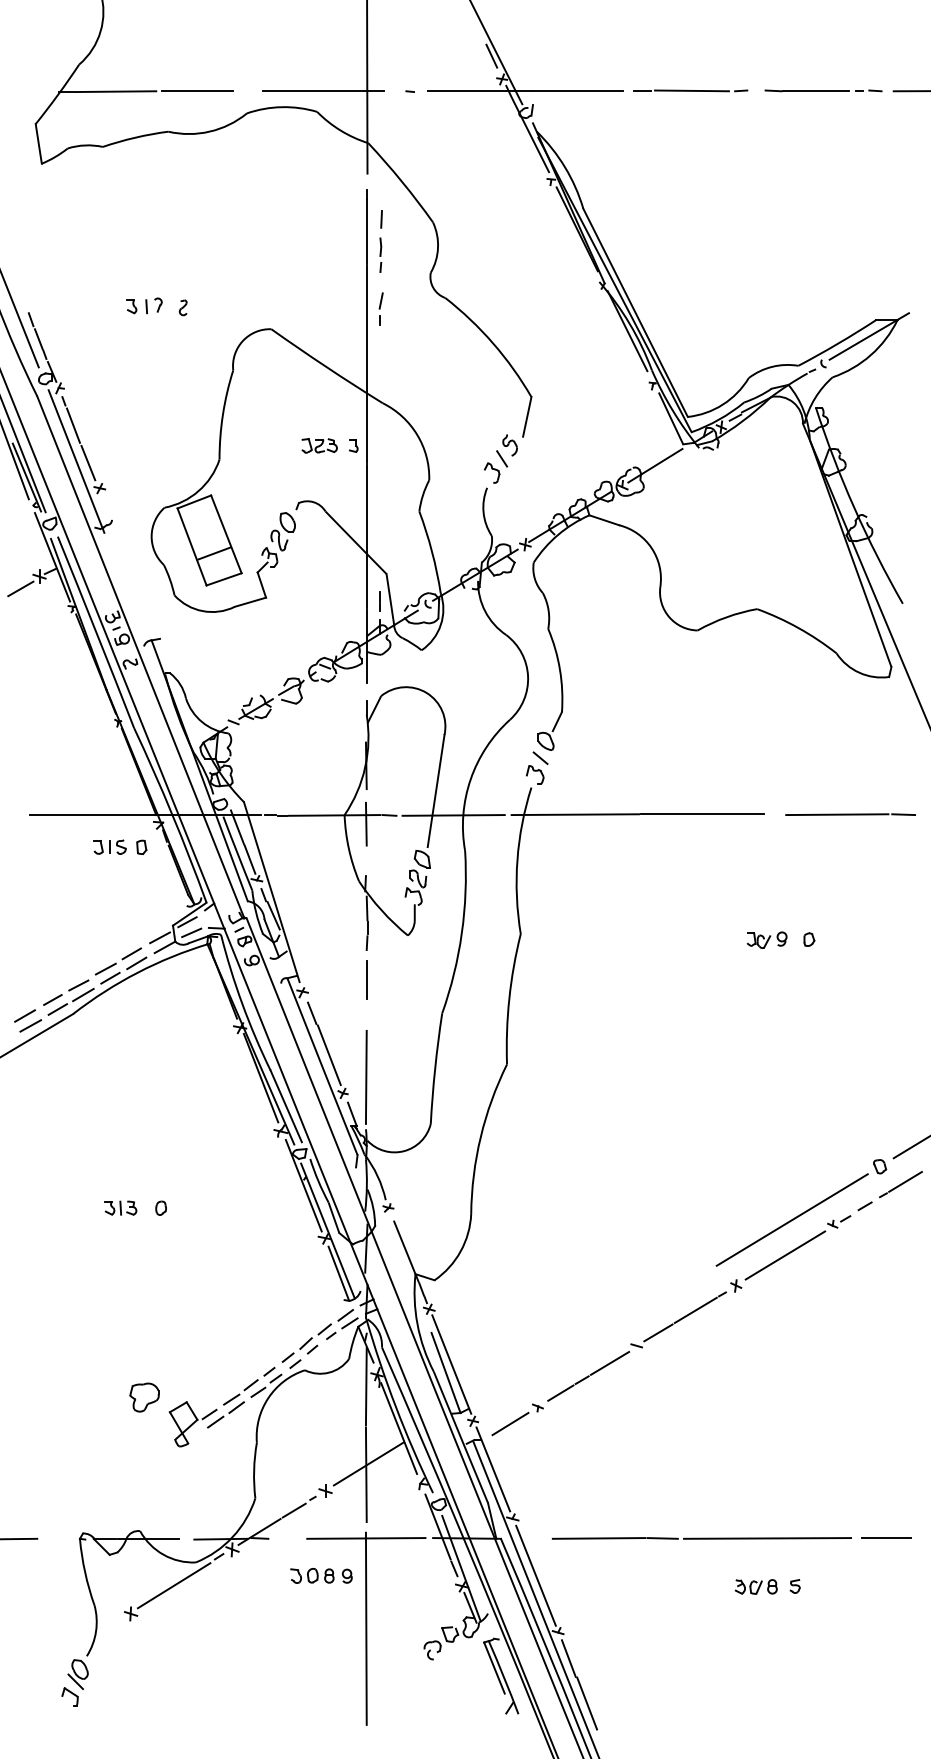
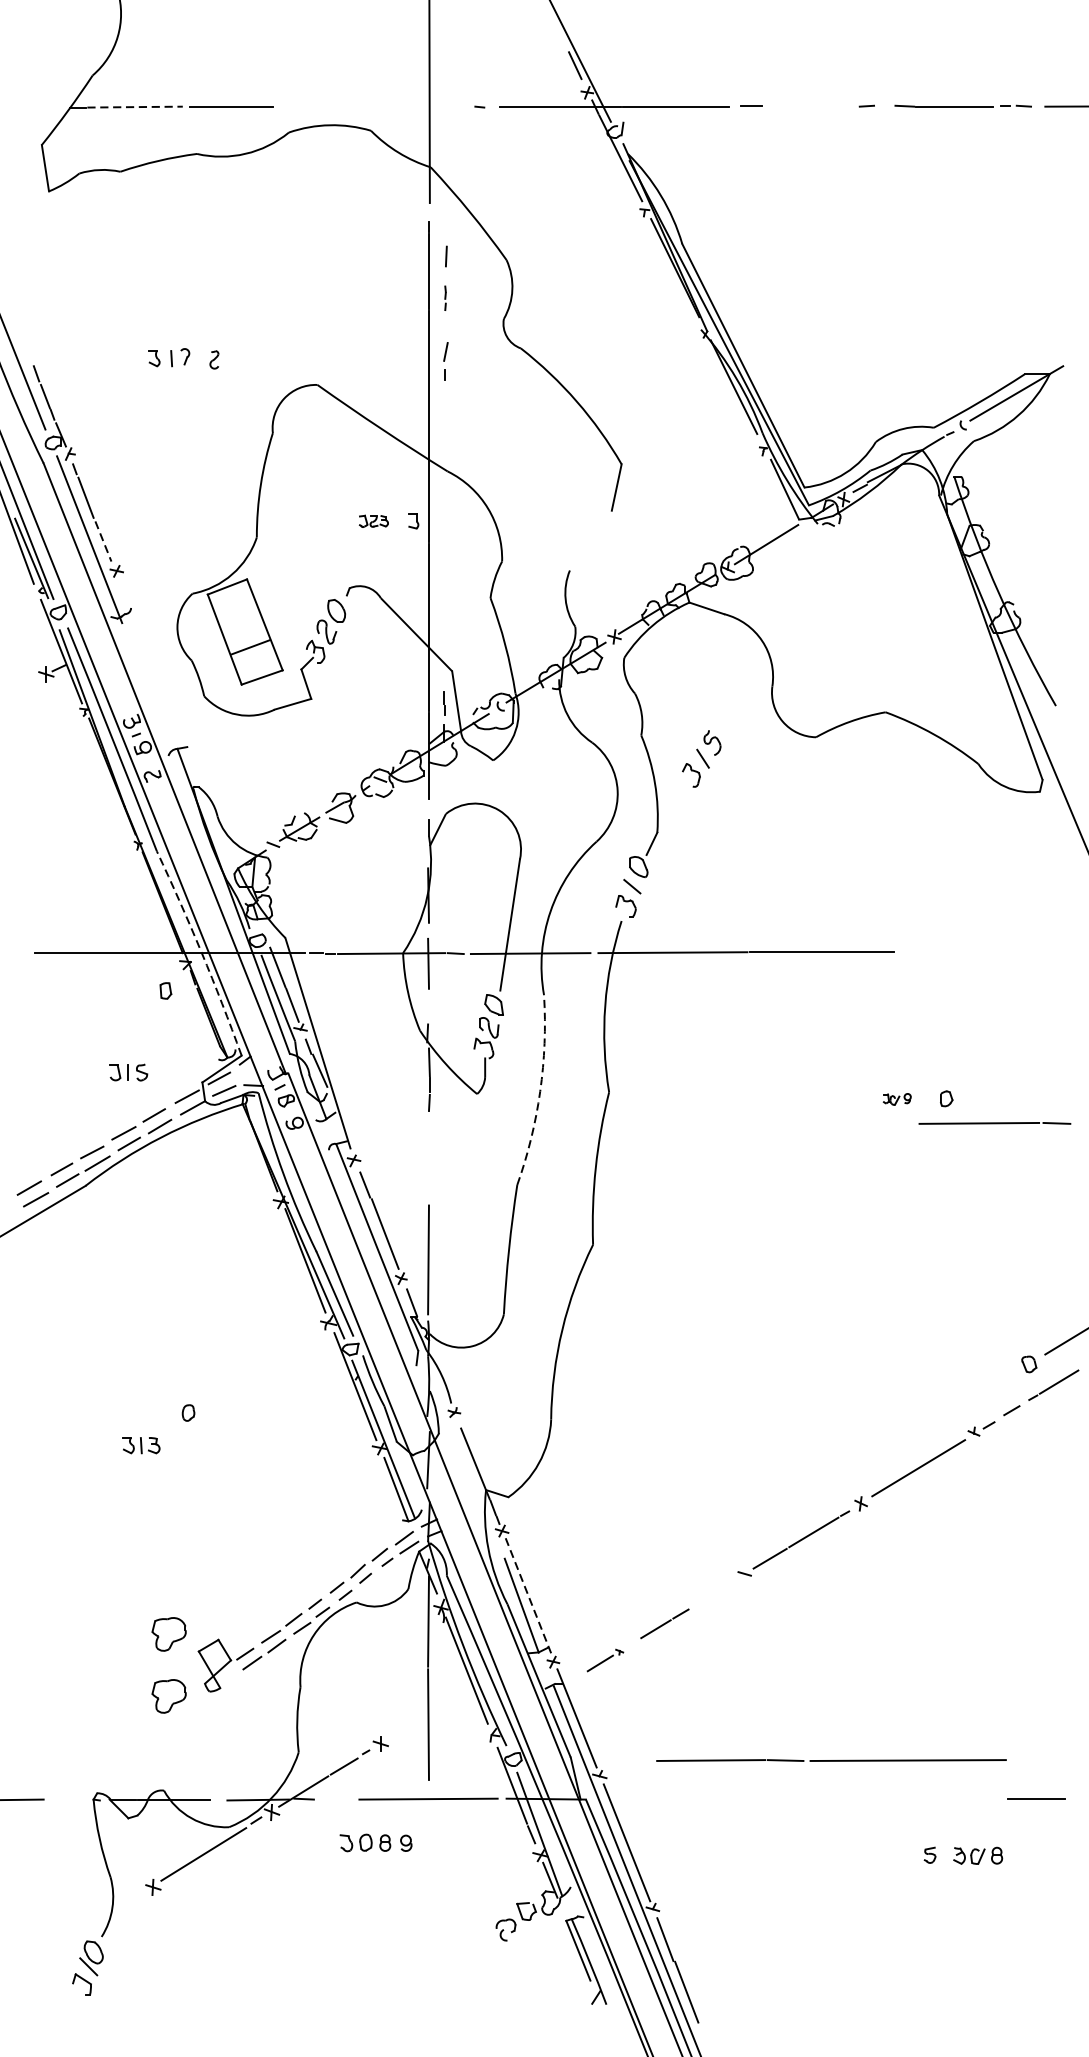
line: (692, 90) -> (809, 105), removed
line: (115, 91) -> (135, 106), solid -> dashed
line: (323, 91) -> (378, 106), removed
part: (380, 254) -> (445, 297), size x0.6
part: (319, 445) -> (373, 520), size x0.7
part: (500, 458) -> (701, 758), moved
line: (88, 463) -> (103, 541), solid -> dashed
line: (20, 588) -> (24, 688), removed
arc: (172, 814) -> (201, 952), solid -> dashed
line: (850, 814) -> (994, 1123), moved
part: (109, 846) -> (128, 1071), moved
arc: (461, 933) -> (539, 1091), solid -> dashed
part: (766, 939) -> (896, 1098), size x0.6
line: (366, 979) -> (428, 1145), removed
part: (120, 1207) -> (141, 1444), moved
line: (791, 1219) -> (925, 1426), removed
line: (609, 1362) -> (712, 1593), removed
line: (451, 1364) -> (528, 1595), solid -> dashed
part: (517, 1419) -> (605, 1660), size x0.6
part: (144, 1450) -> (169, 1696), added
line: (368, 1463) -> (431, 1711), removed
line: (701, 1538) -> (831, 1760), moved
part: (755, 1586) -> (977, 1855), moved
line: (365, 1628) -> (427, 1904), removed

